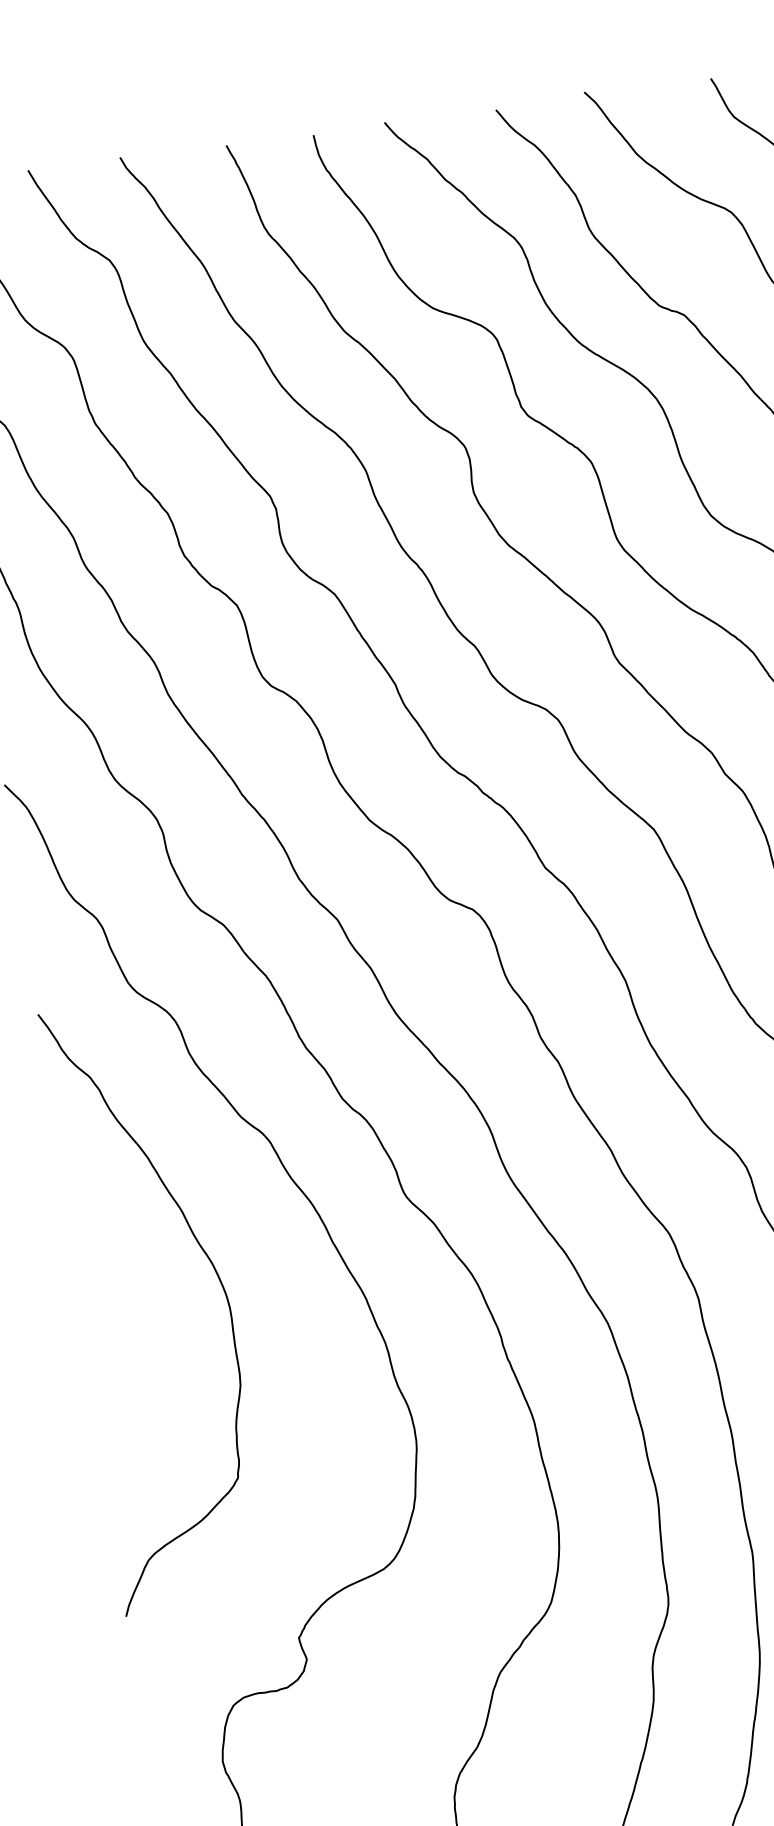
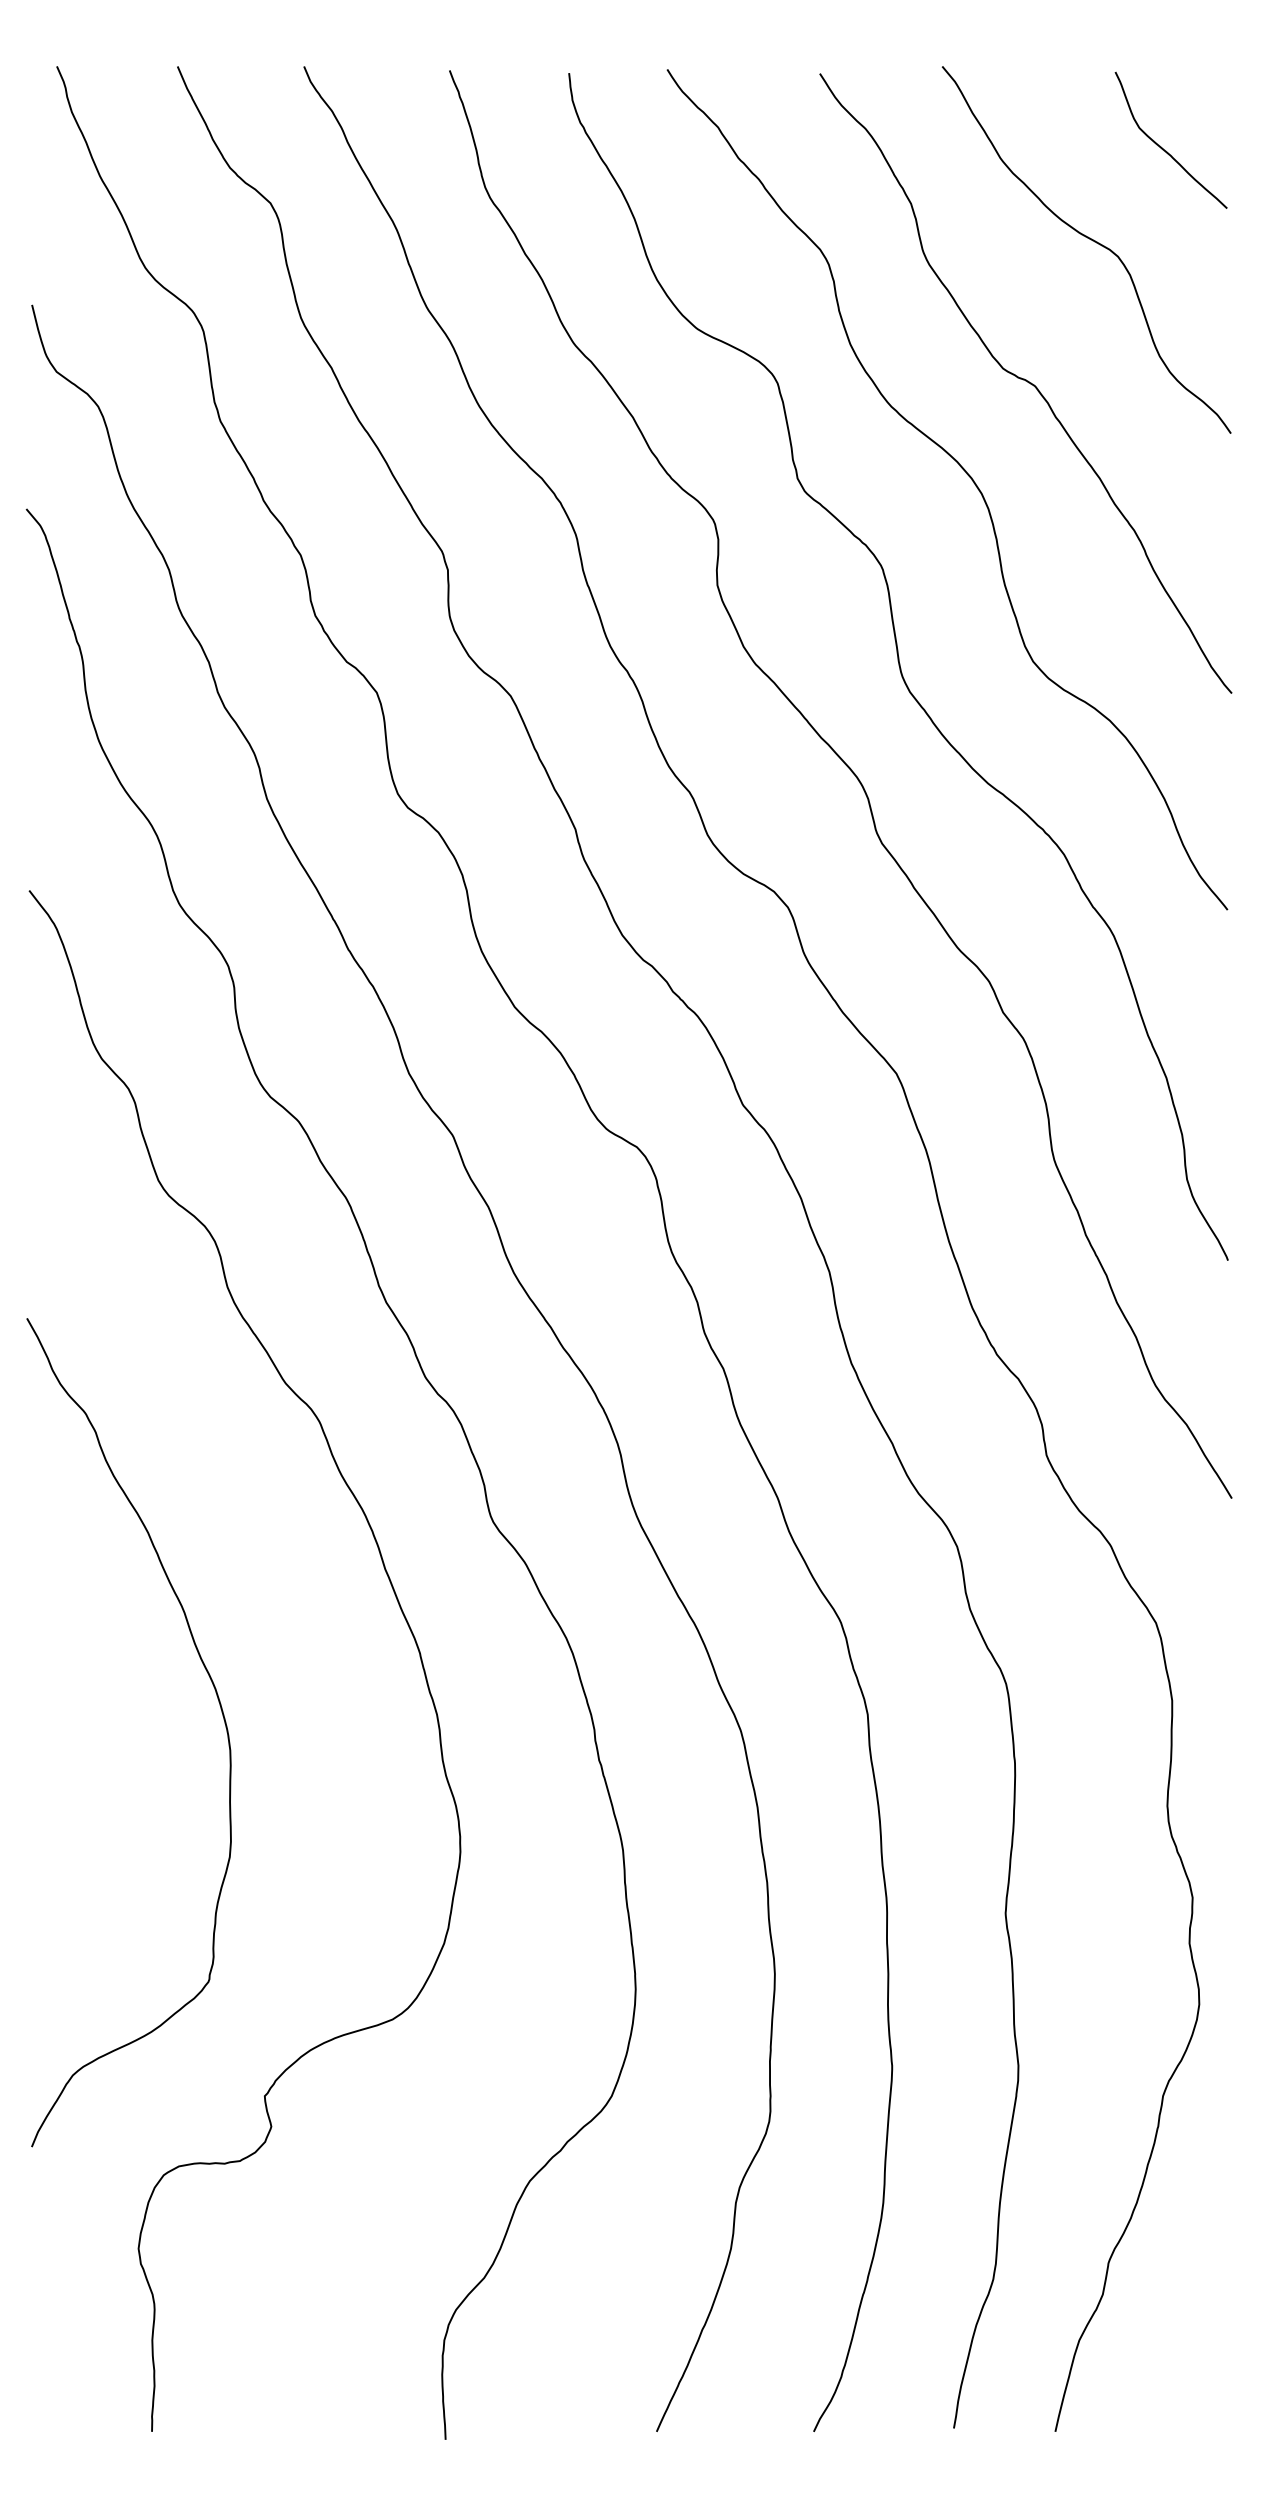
curve: (218, 1279) -> (220, 1709), moved

